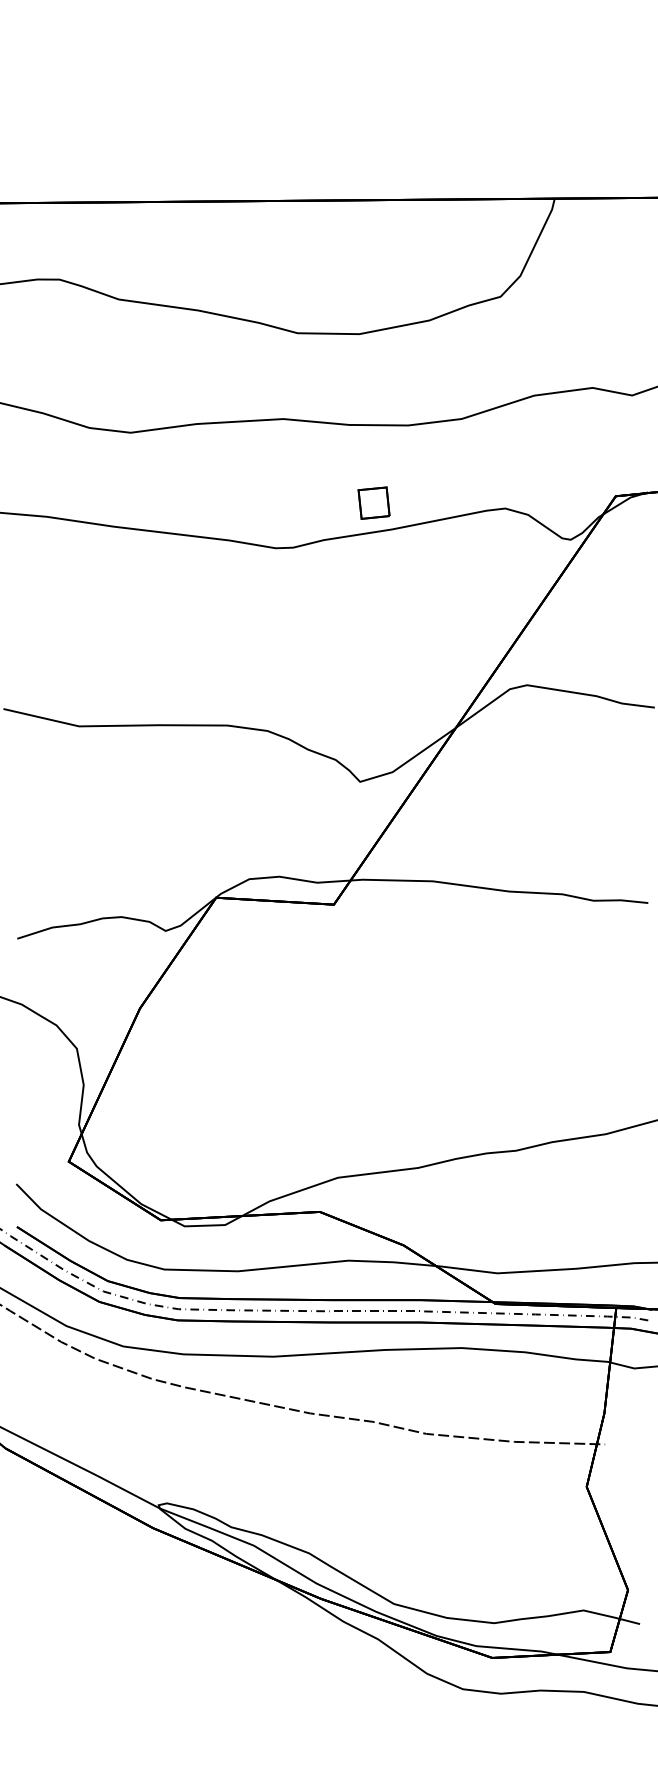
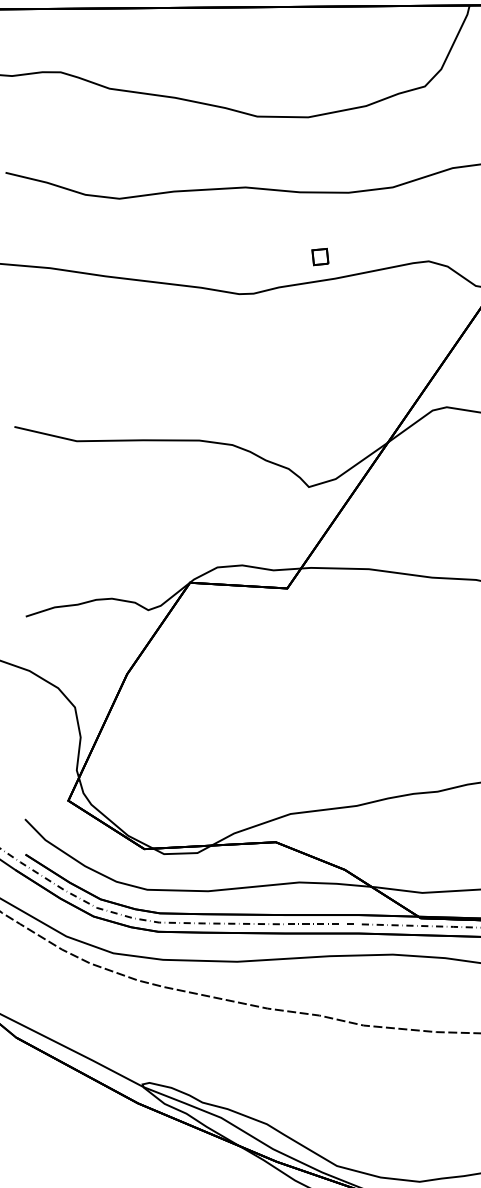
part: (373, 503) -> (319, 257), size x0.62

